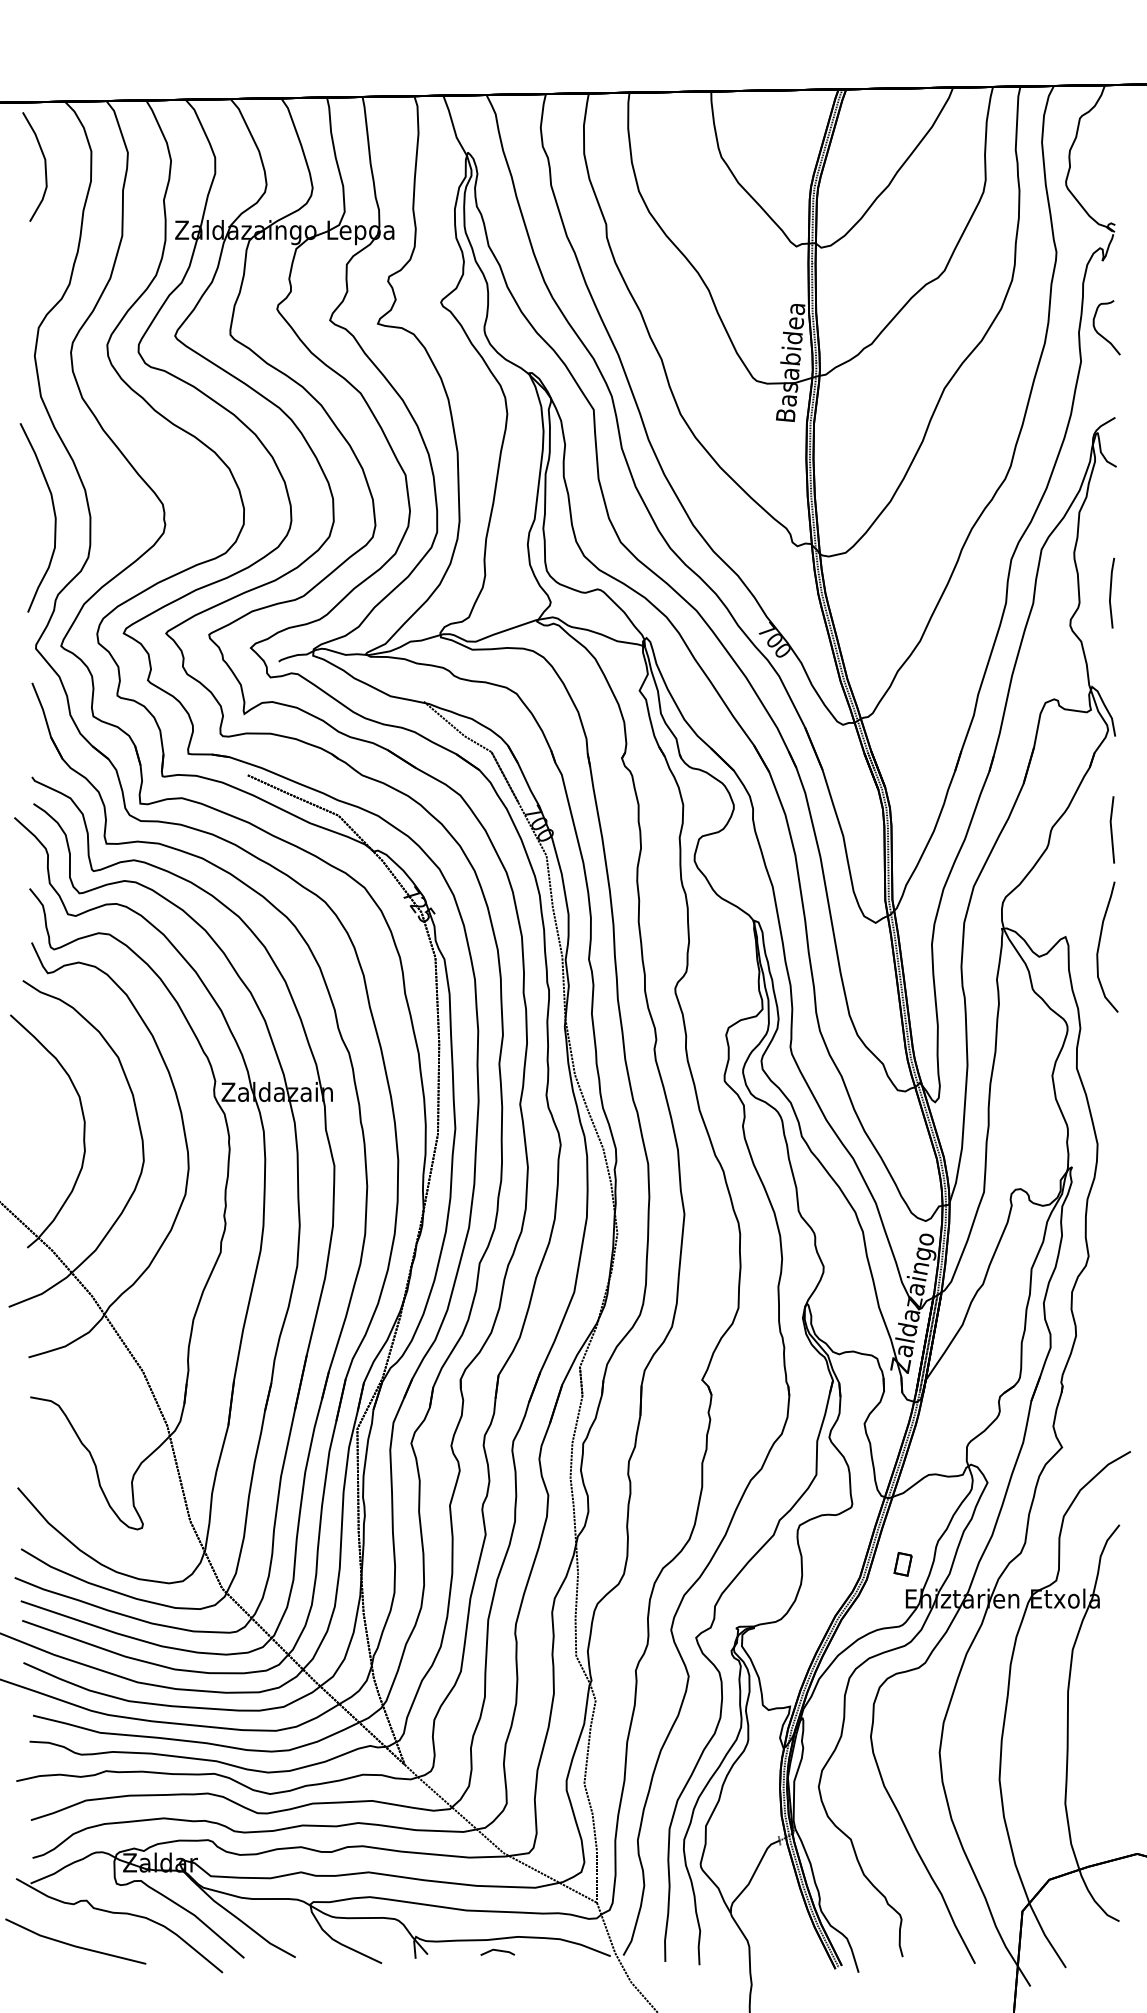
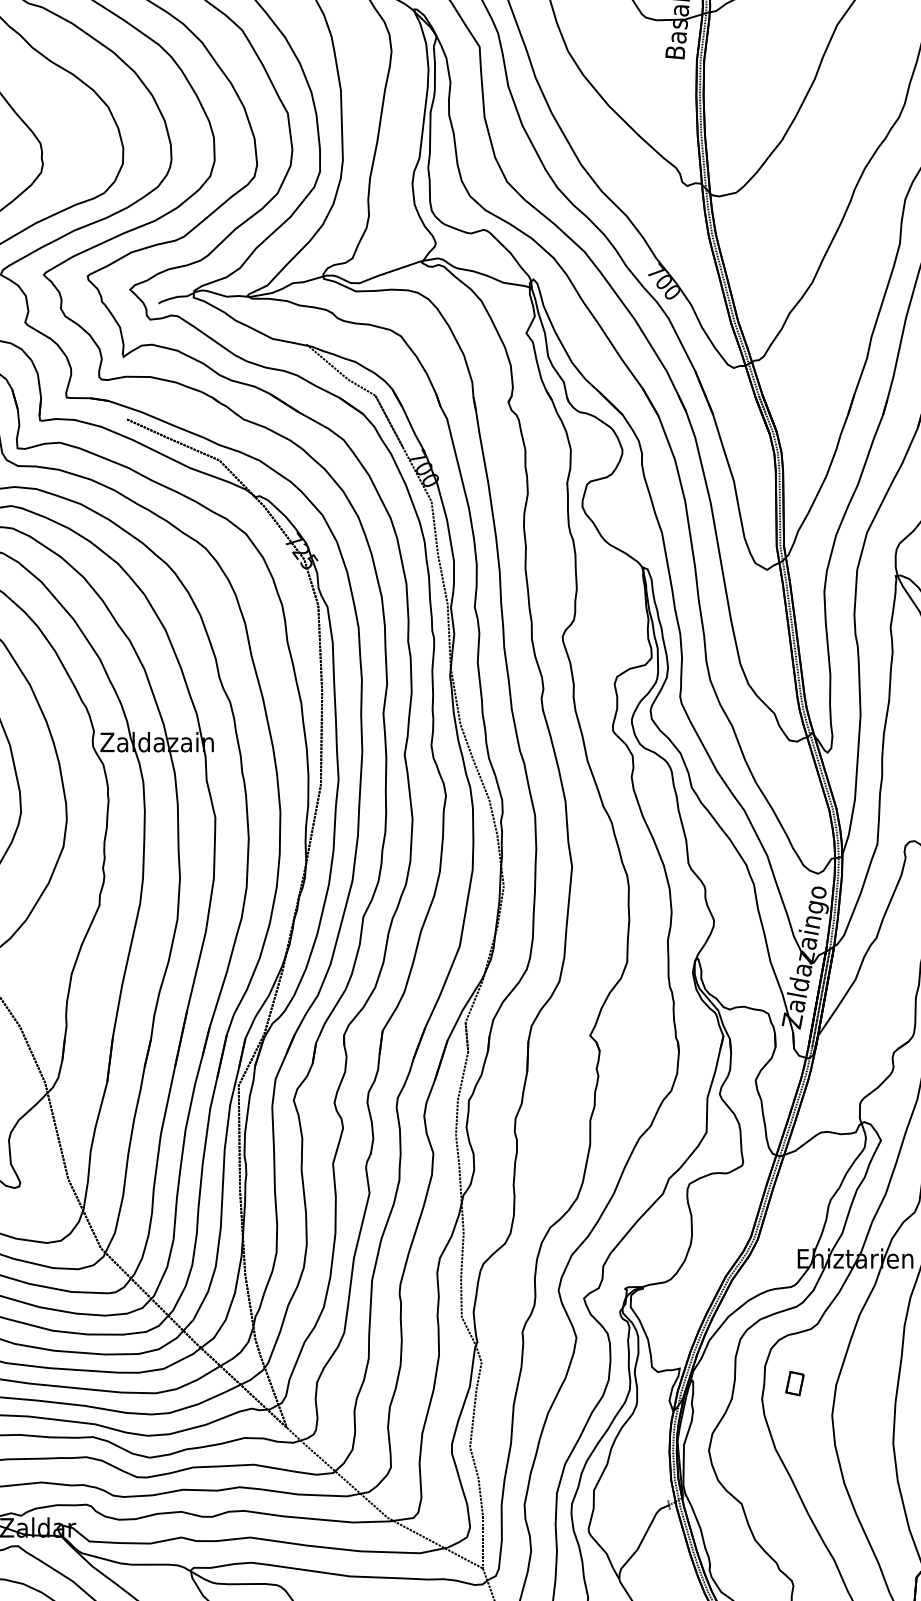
part: (902, 1564) -> (794, 1383), moved

